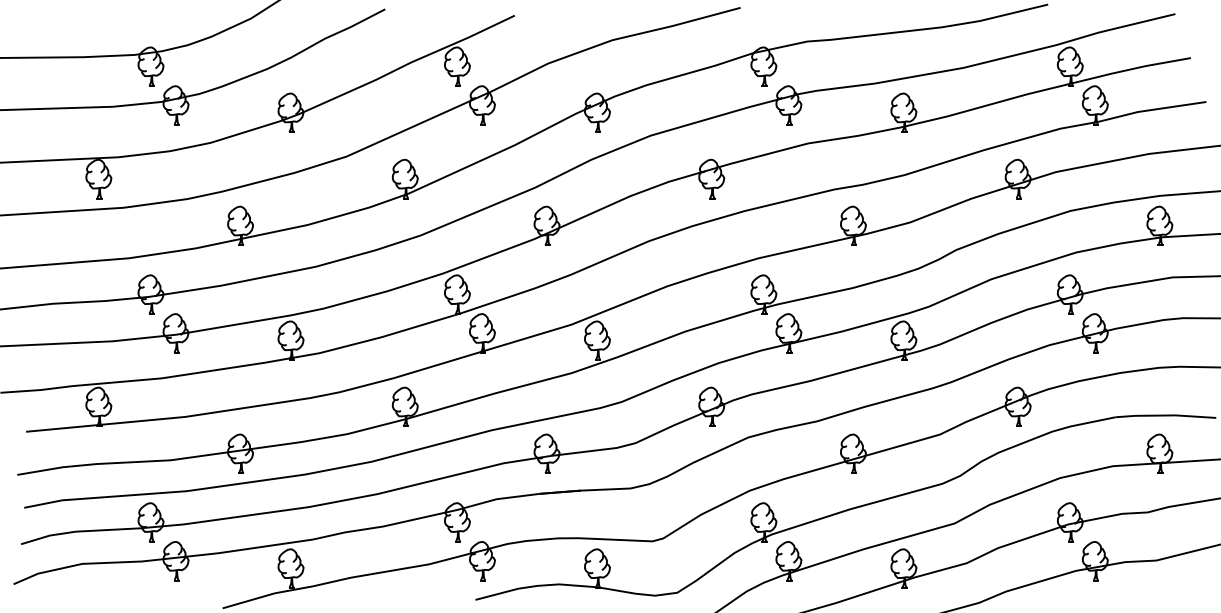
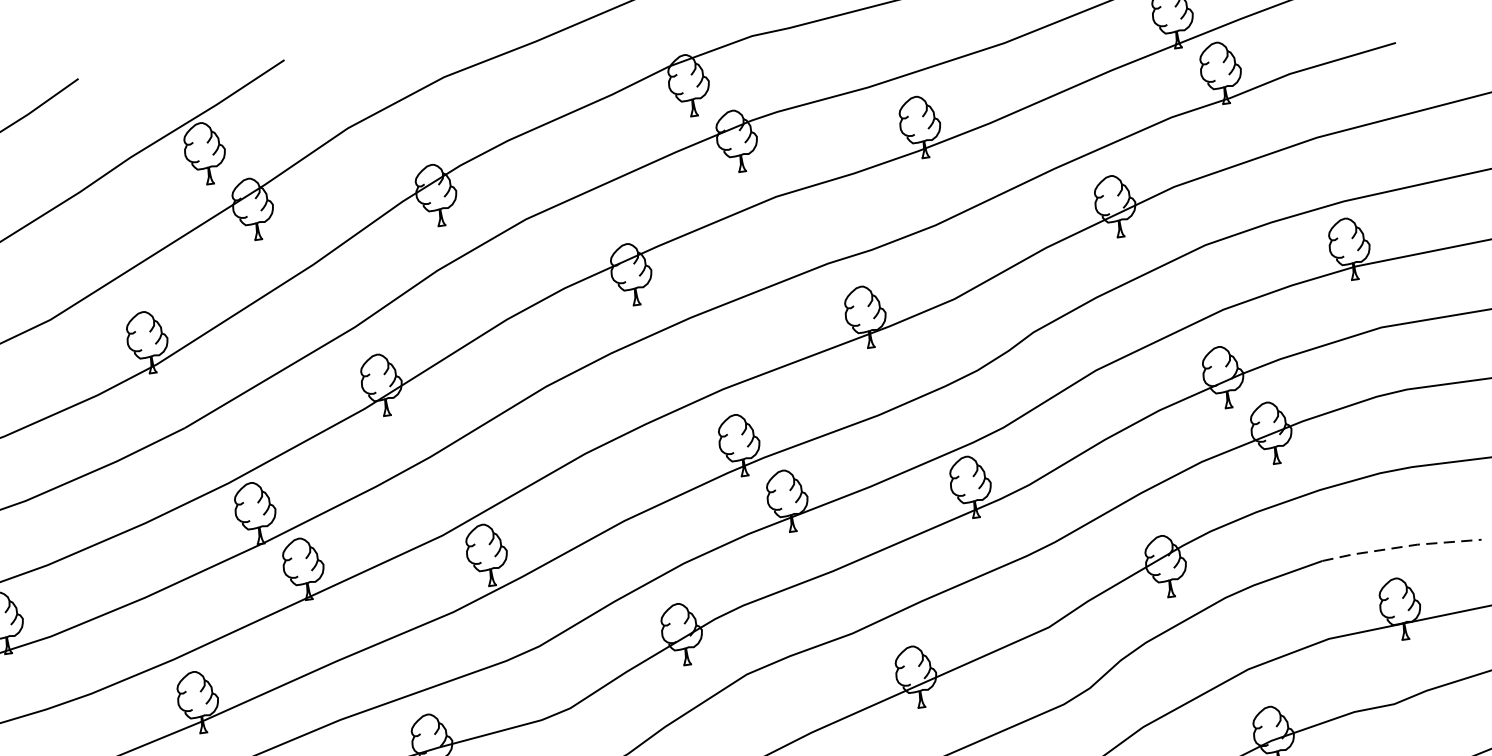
line: (1165, 415) -> (1400, 547), solid -> dashed

